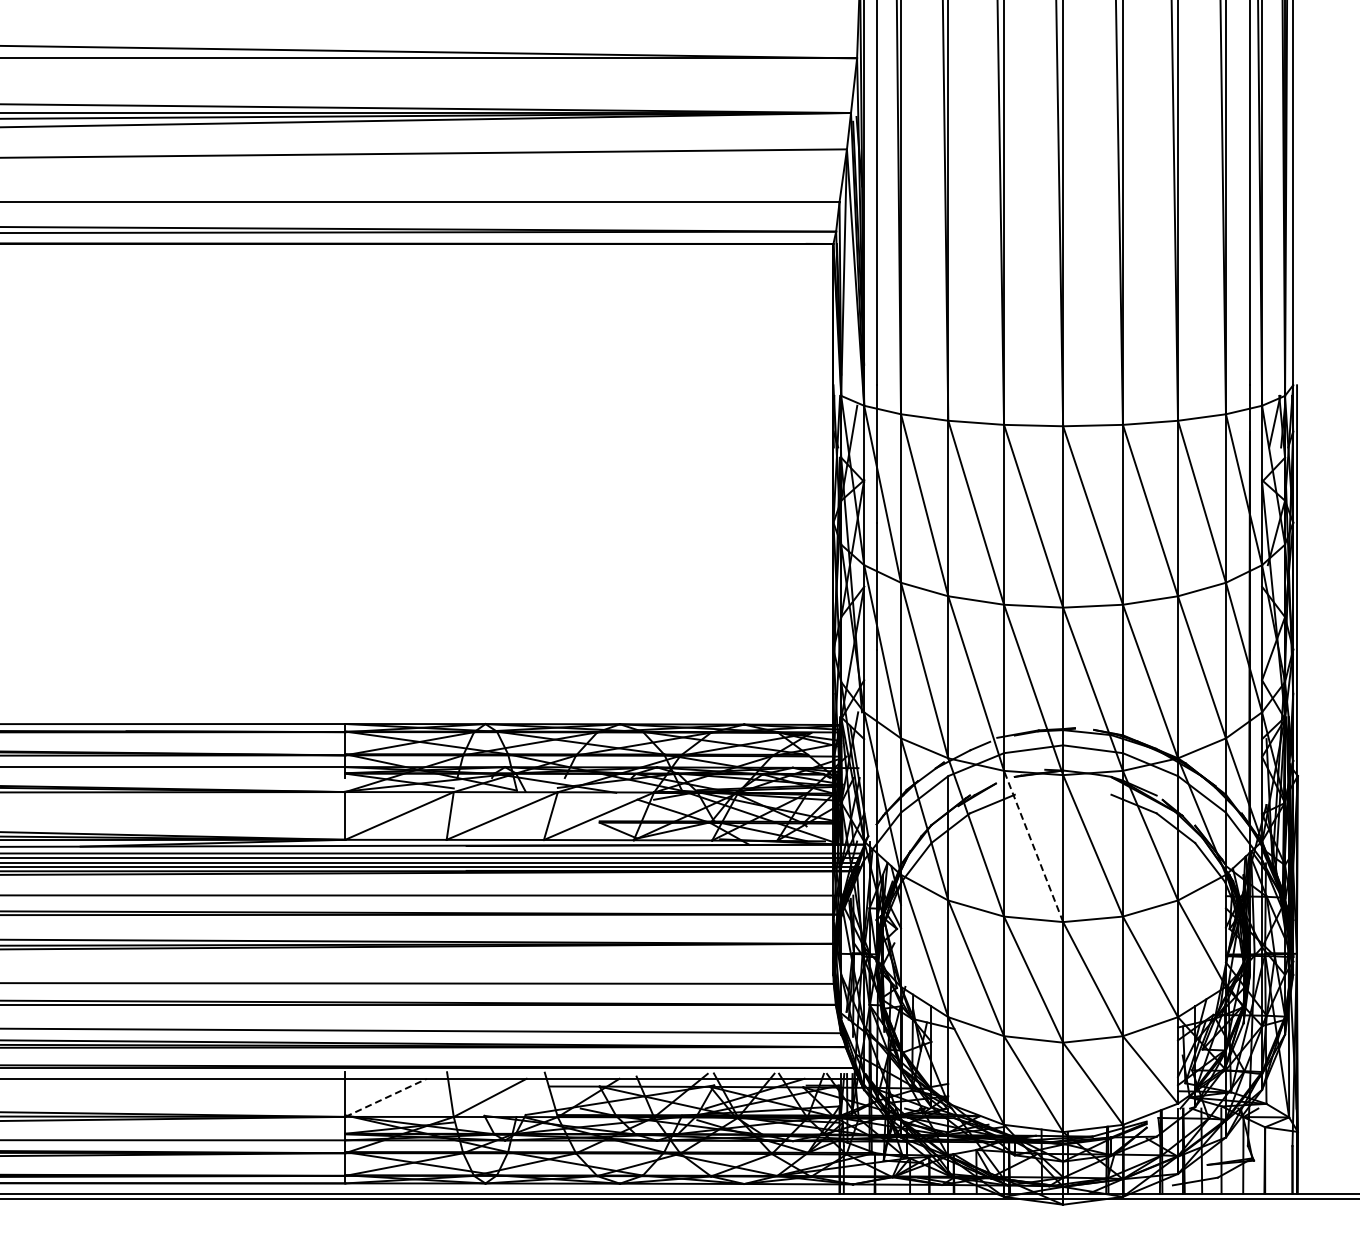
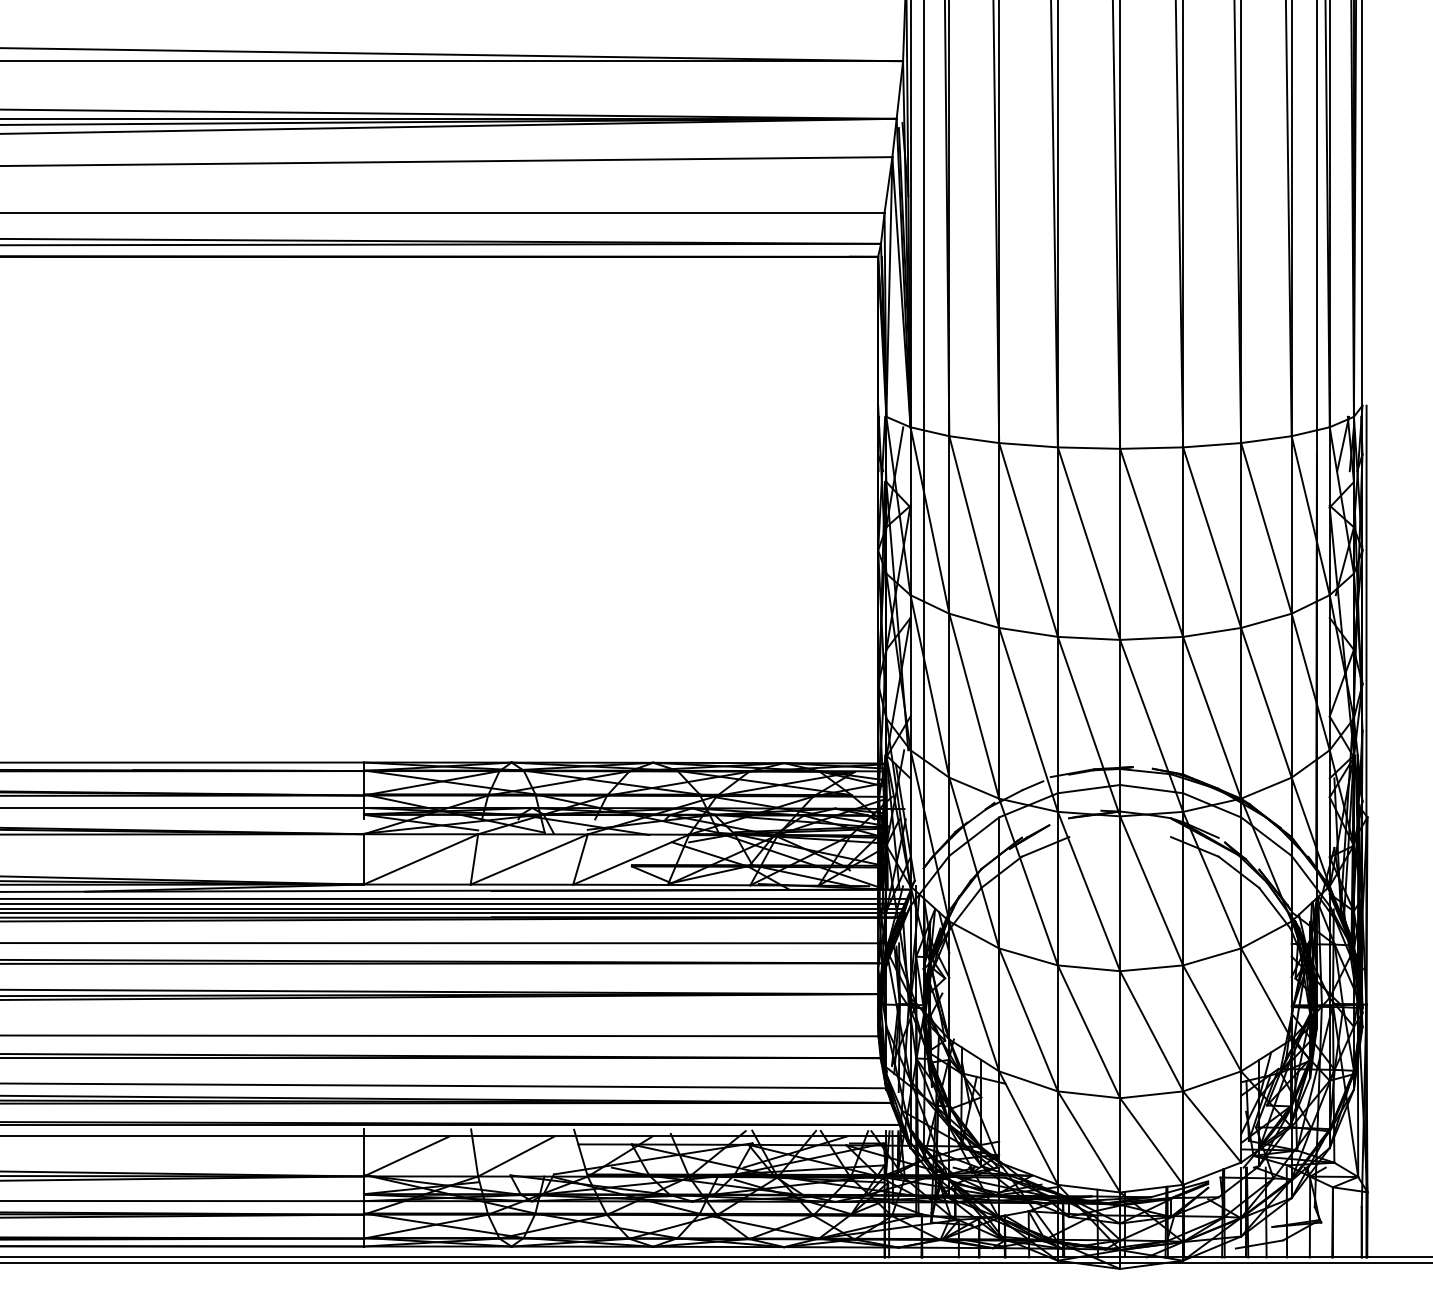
line: (1033, 846) -> (1088, 891), dashed -> solid
line: (386, 1097) -> (407, 1155), dashed -> solid

